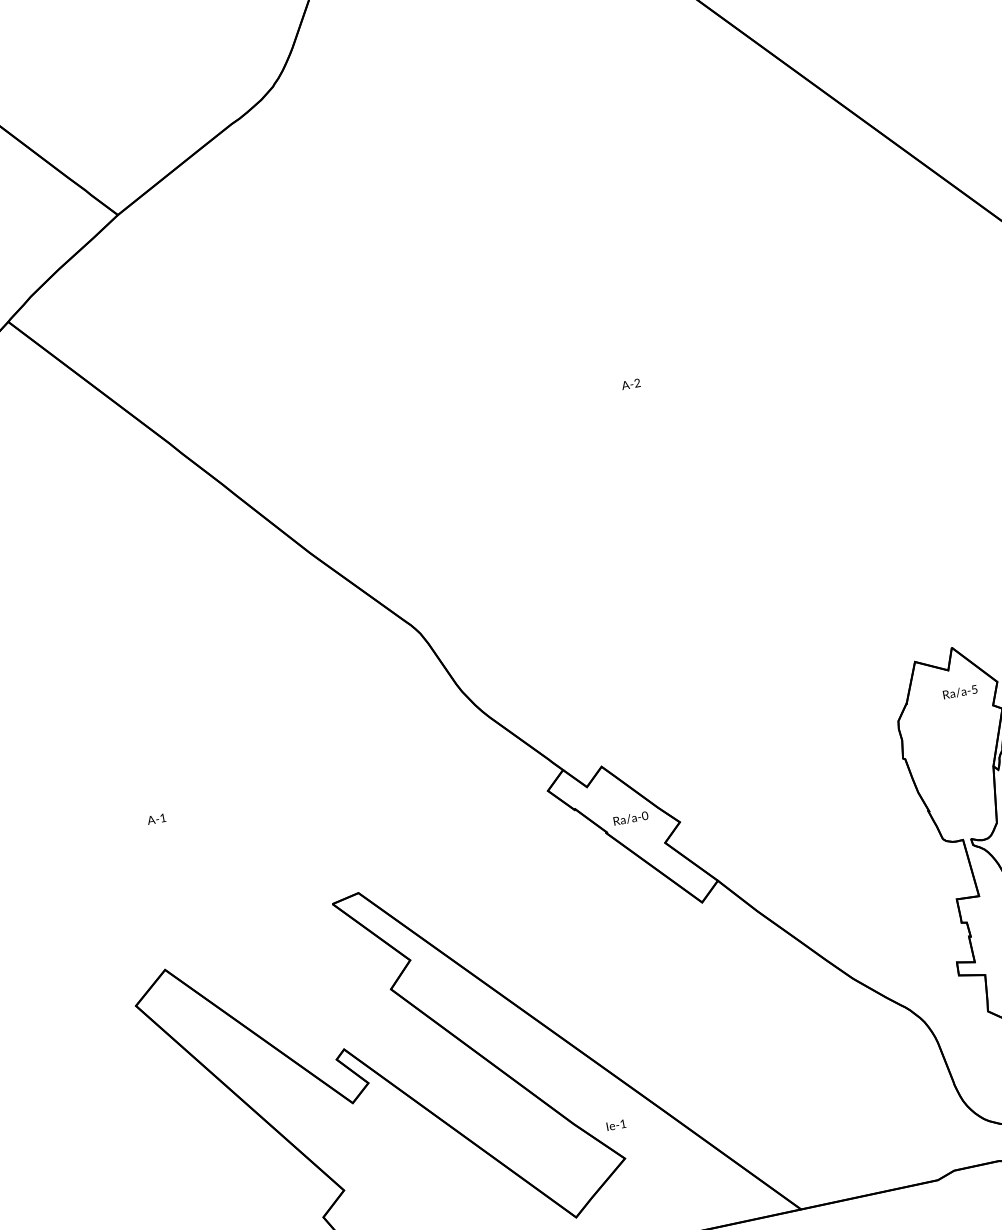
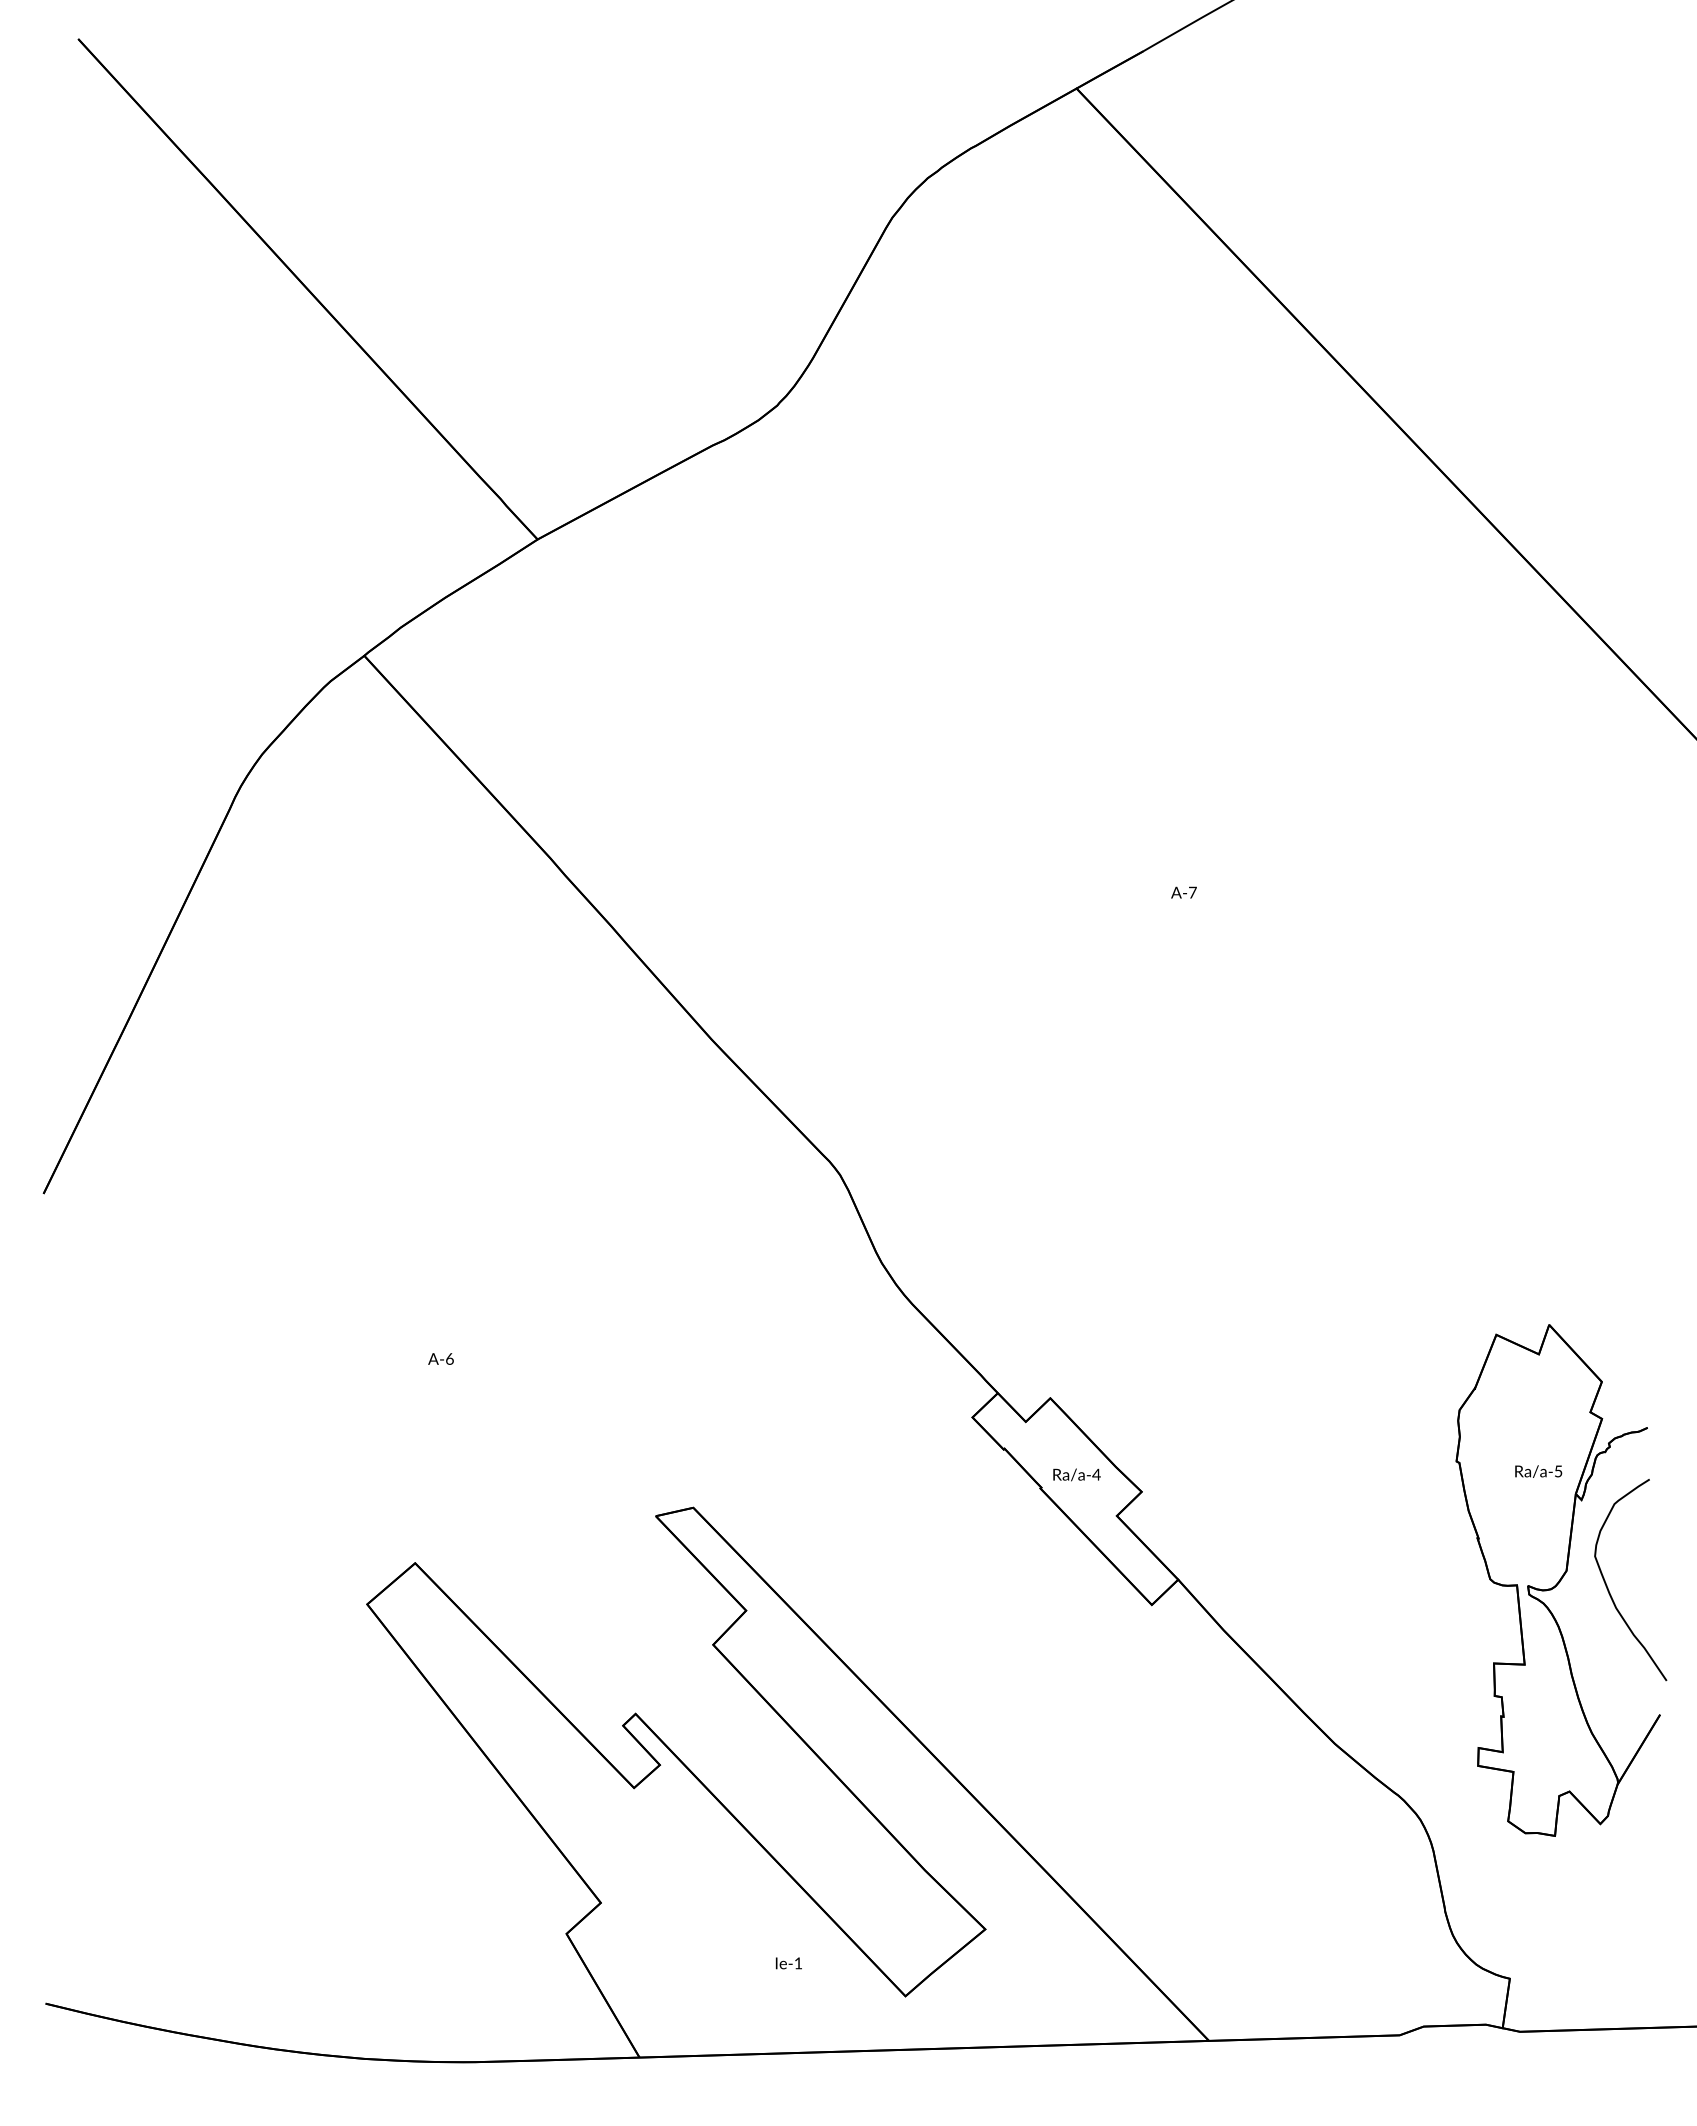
text: (637, 383) -> (1192, 892), A-2 -> A-7
text: (960, 692) -> (1538, 1471), moved
text: (644, 815) -> (1096, 1474), Ra/a-0 -> Ra/a-4
text: (162, 817) -> (449, 1358), A-1 -> A-6
text: (616, 1125) -> (788, 1963), moved

